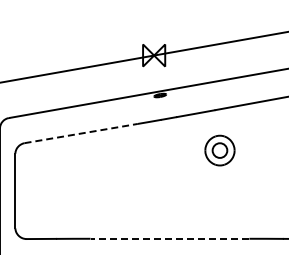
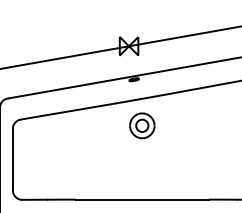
line: (81, 133) -> (68, 111), dashed -> solid
part: (219, 150) -> (141, 125), moved
line: (169, 238) -> (141, 199), dashed -> solid

